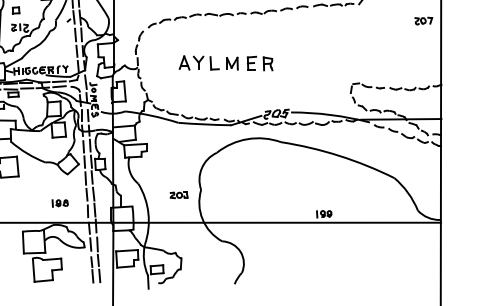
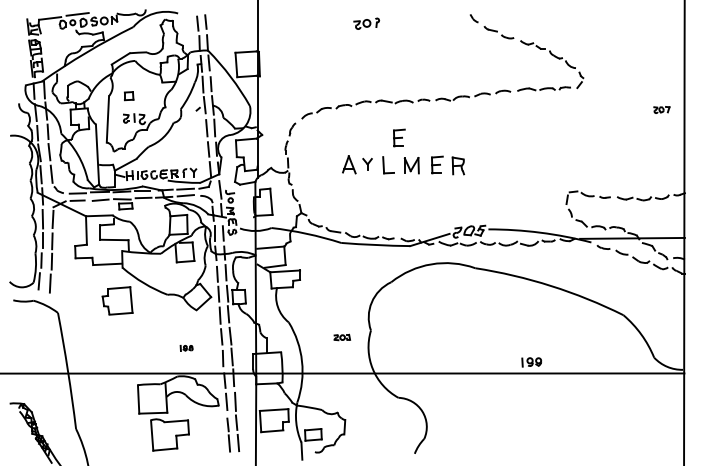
part: (423, 20) -> (661, 109), size x0.7
part: (223, 42) -> (399, 137), added
part: (198, 62) -> (367, 164), size x0.7
part: (179, 195) -> (342, 337), size x0.7
part: (60, 203) -> (186, 348), size x0.6

